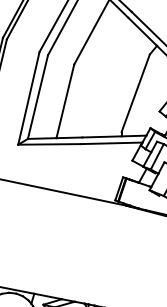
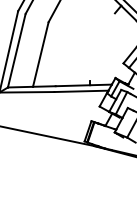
line: (135, 93) -> (102, 47), removed

